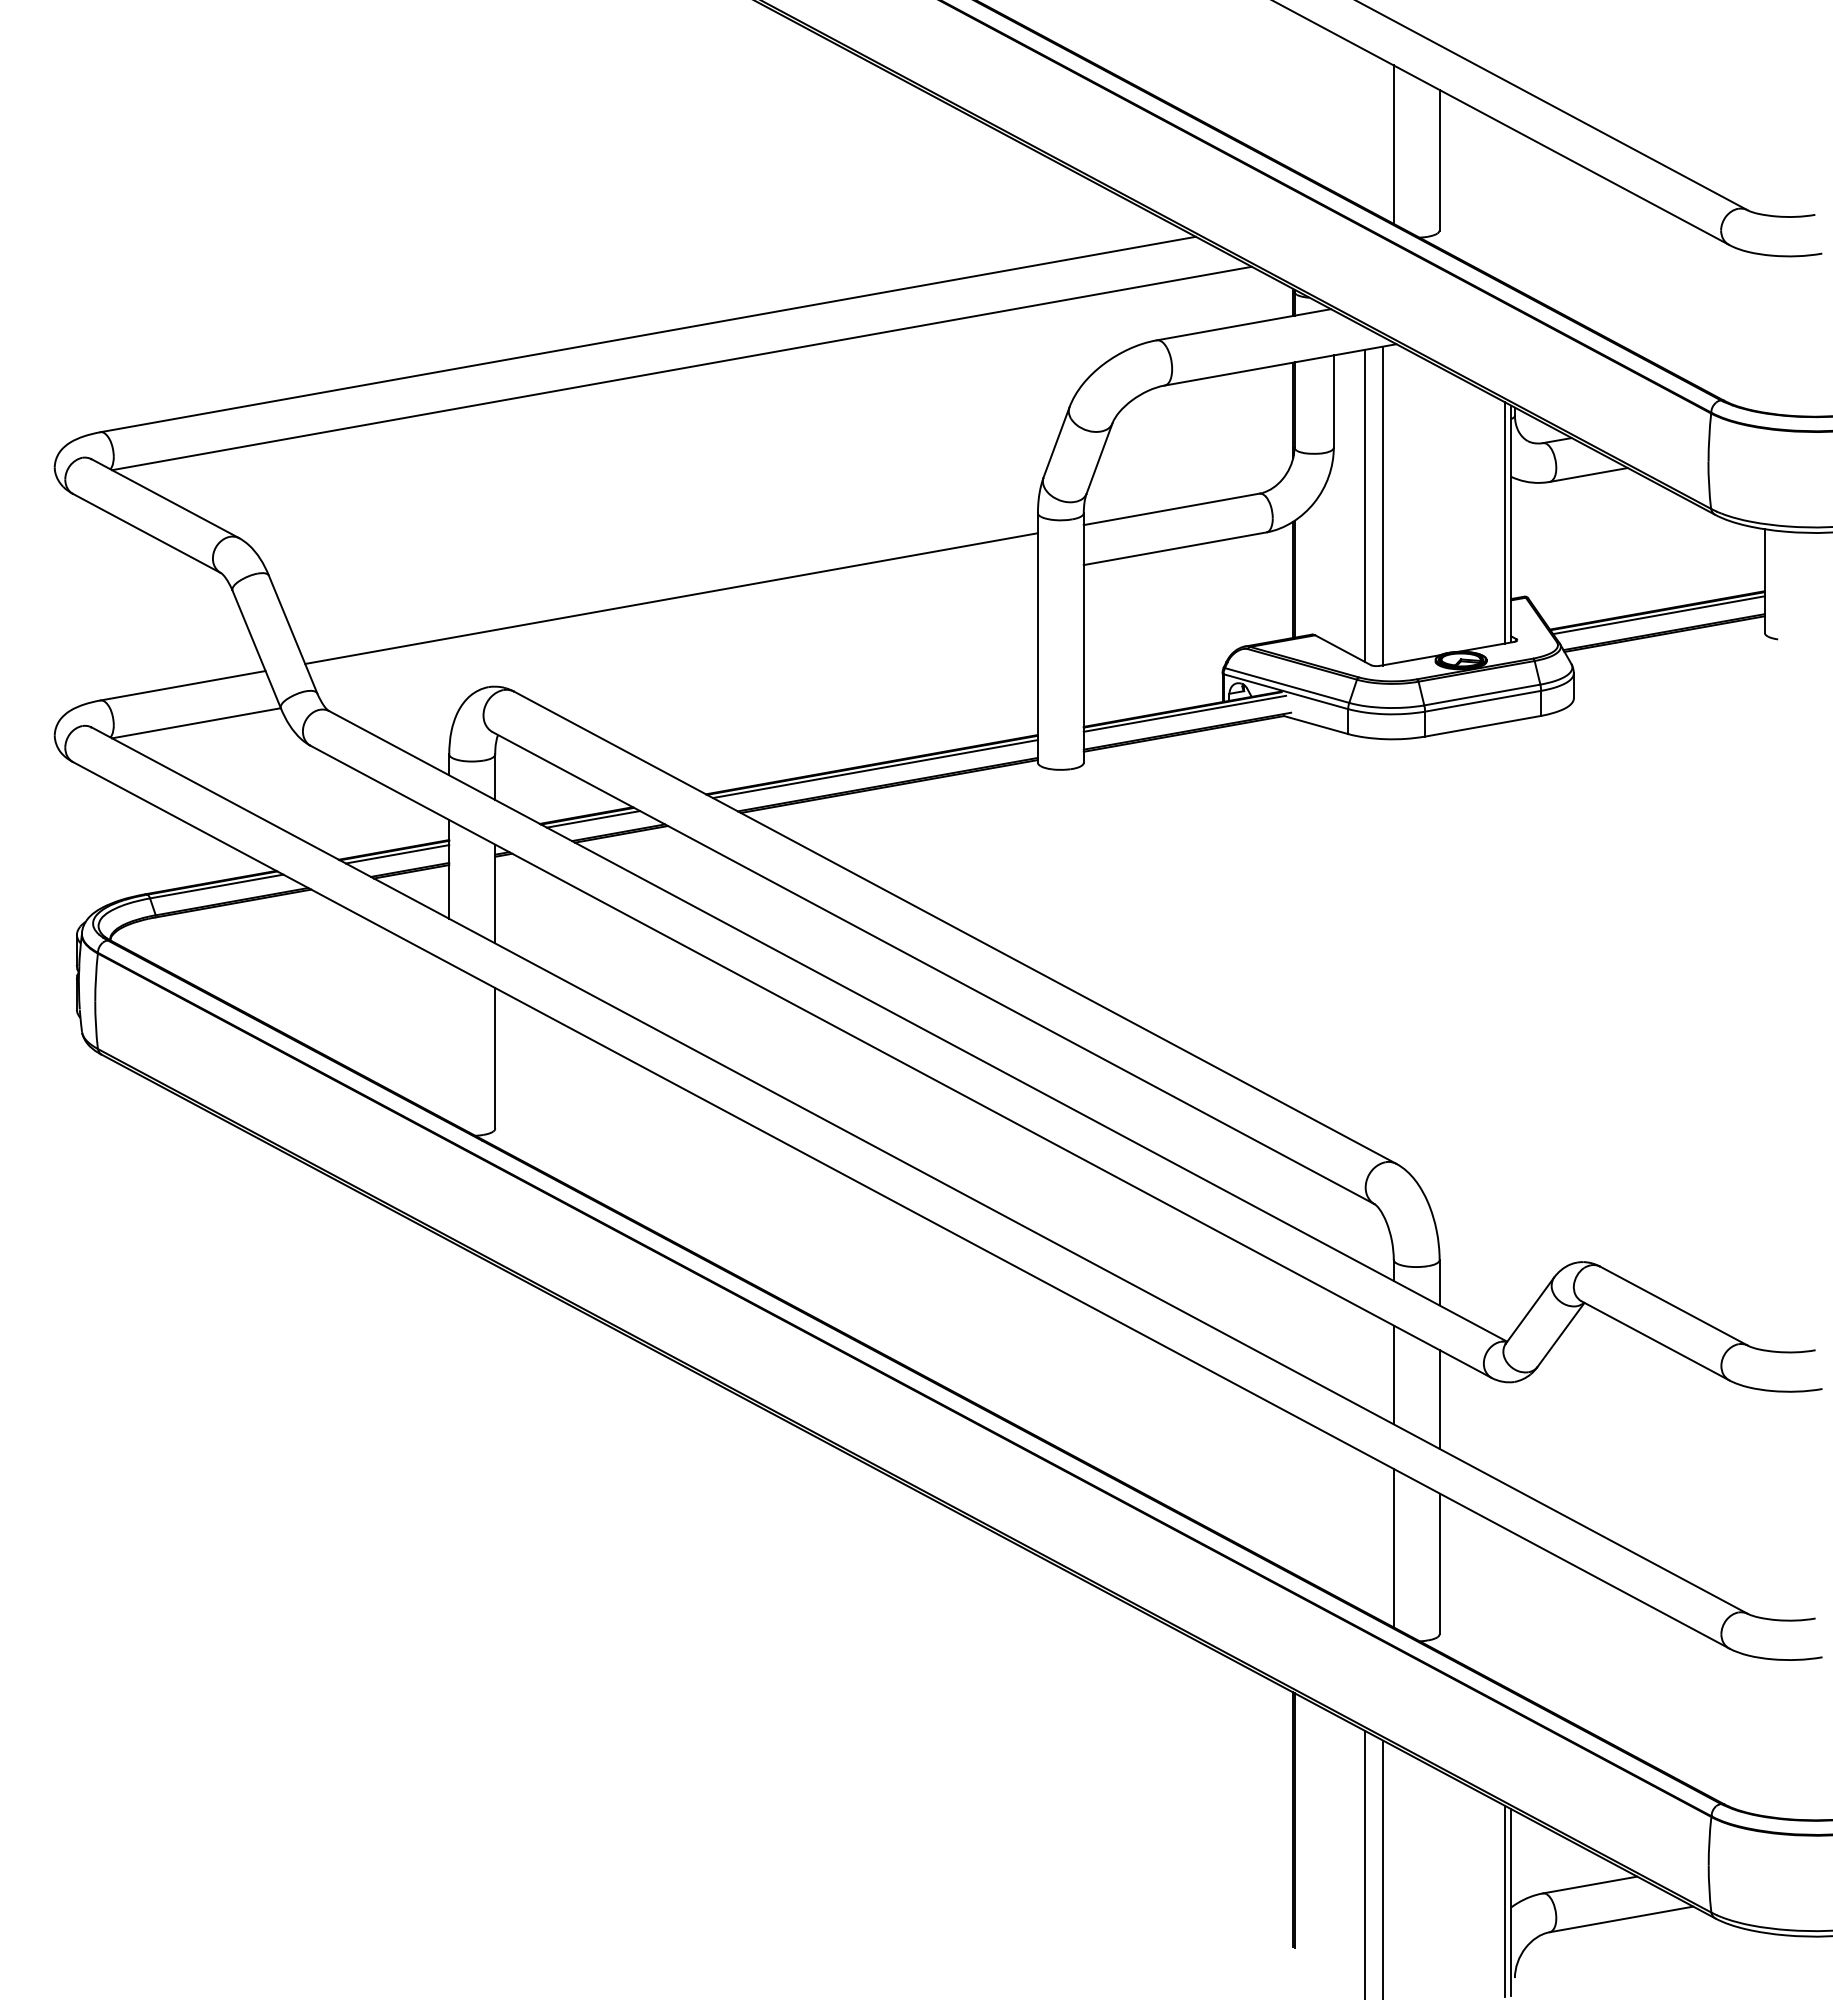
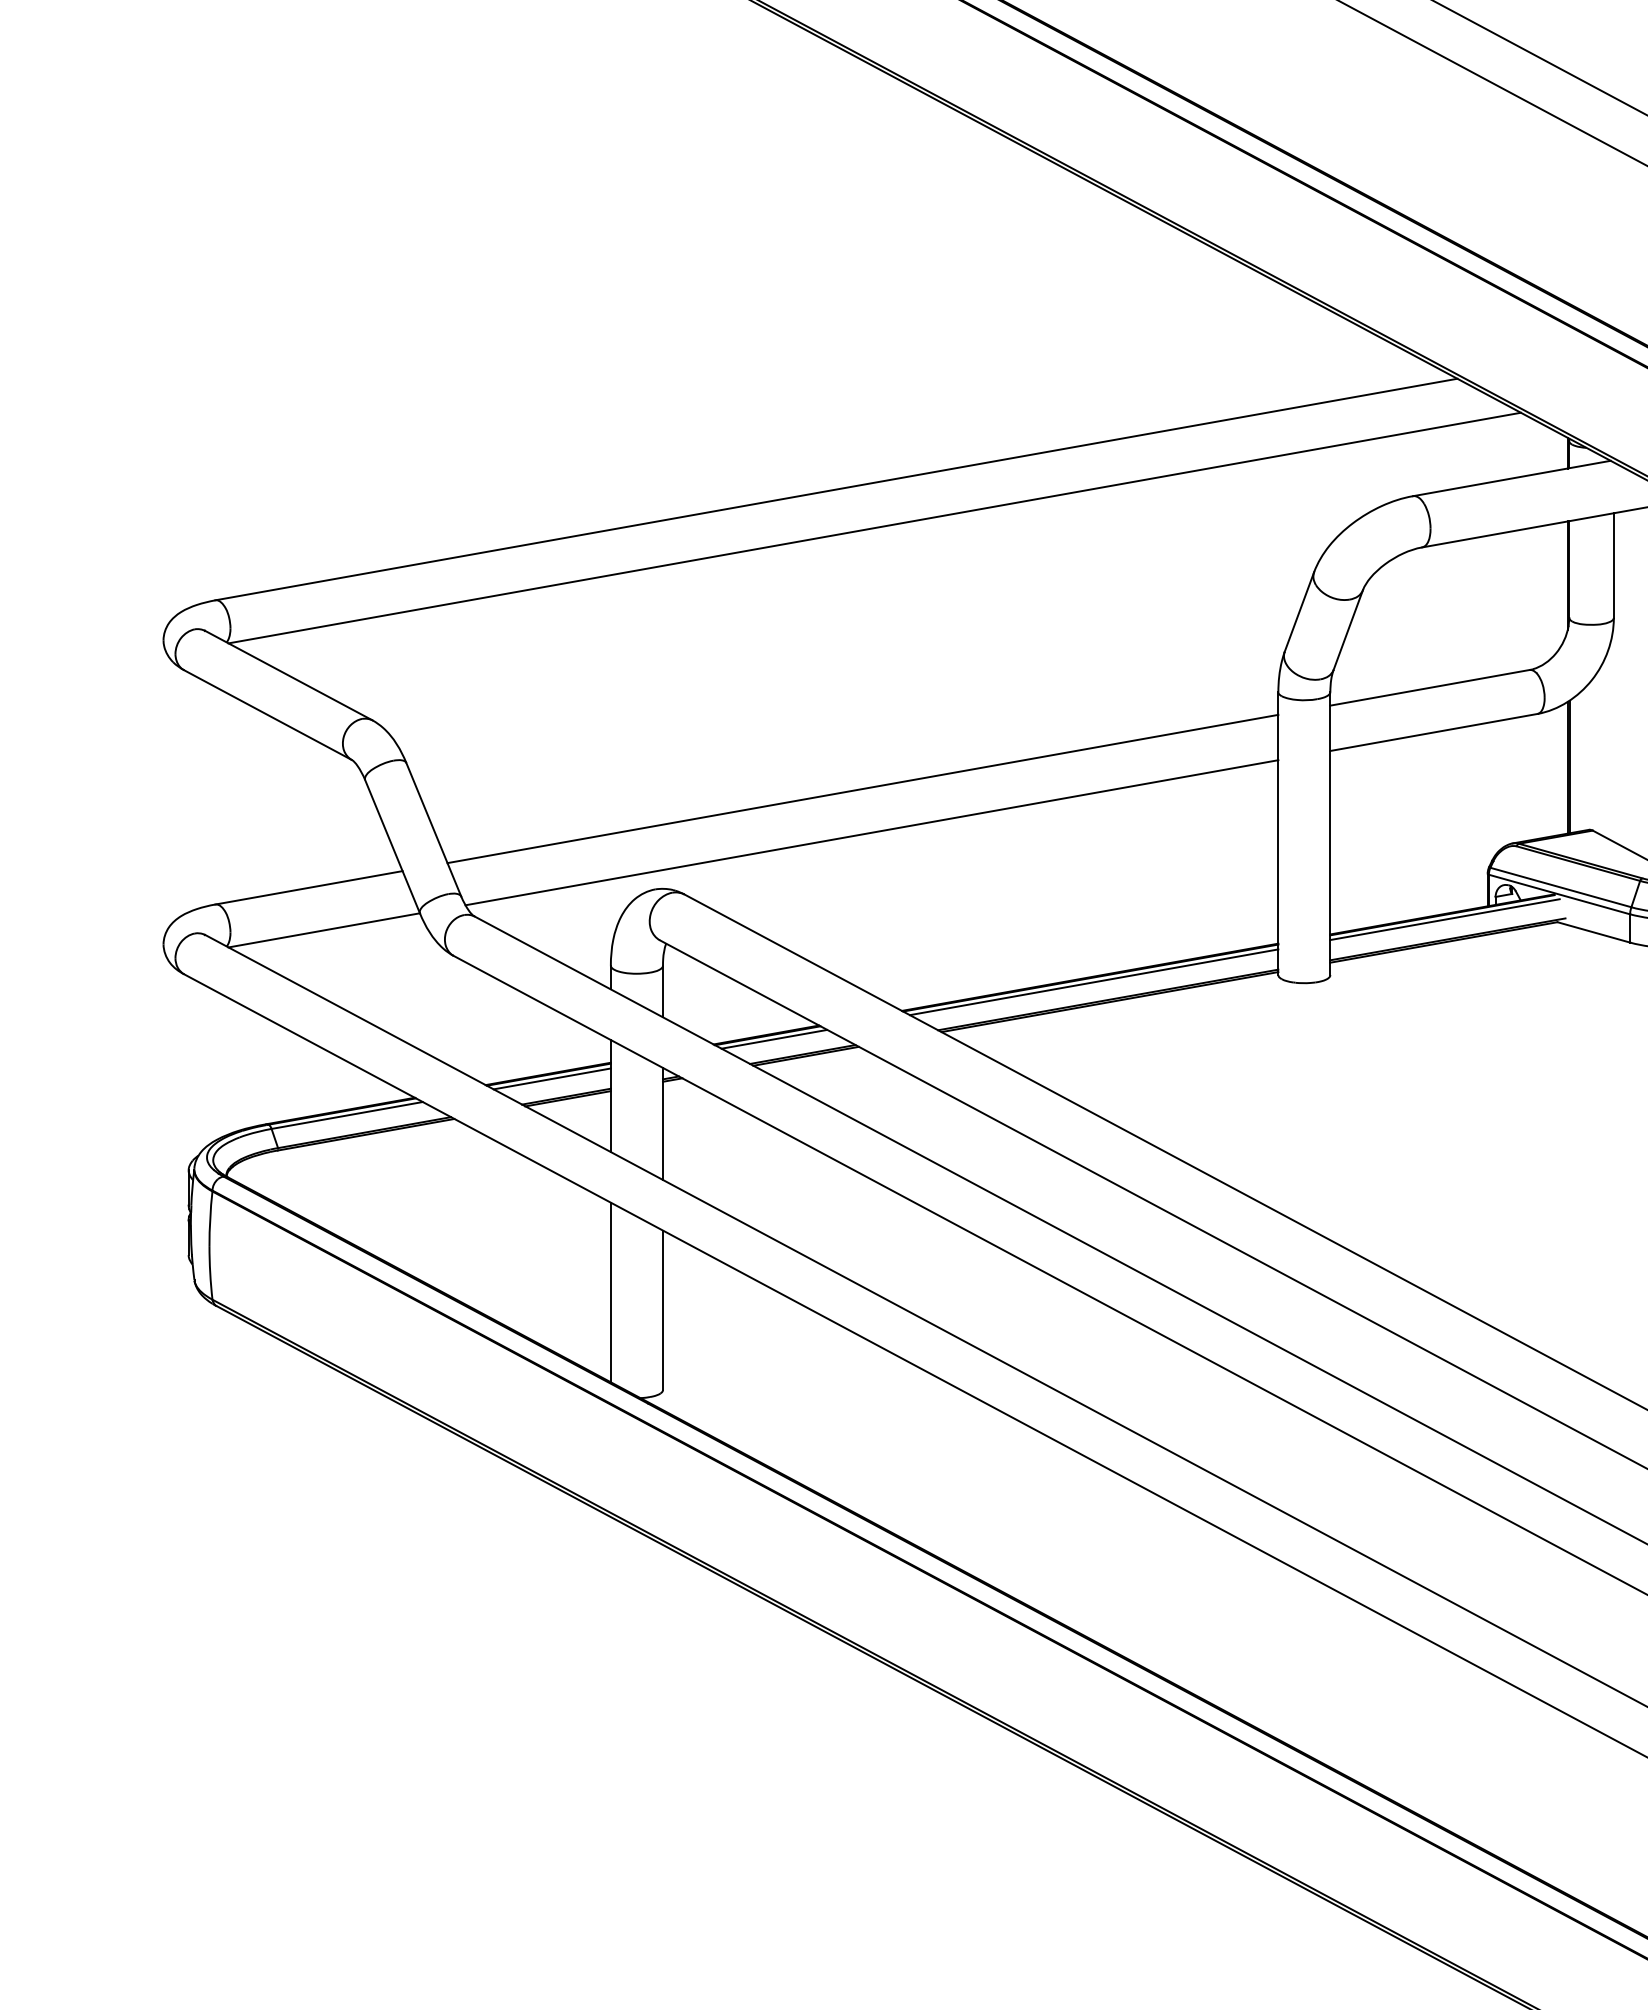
line: (679, 637) -> (871, 833), added
line: (449, 1042) -> (611, 1292), added

